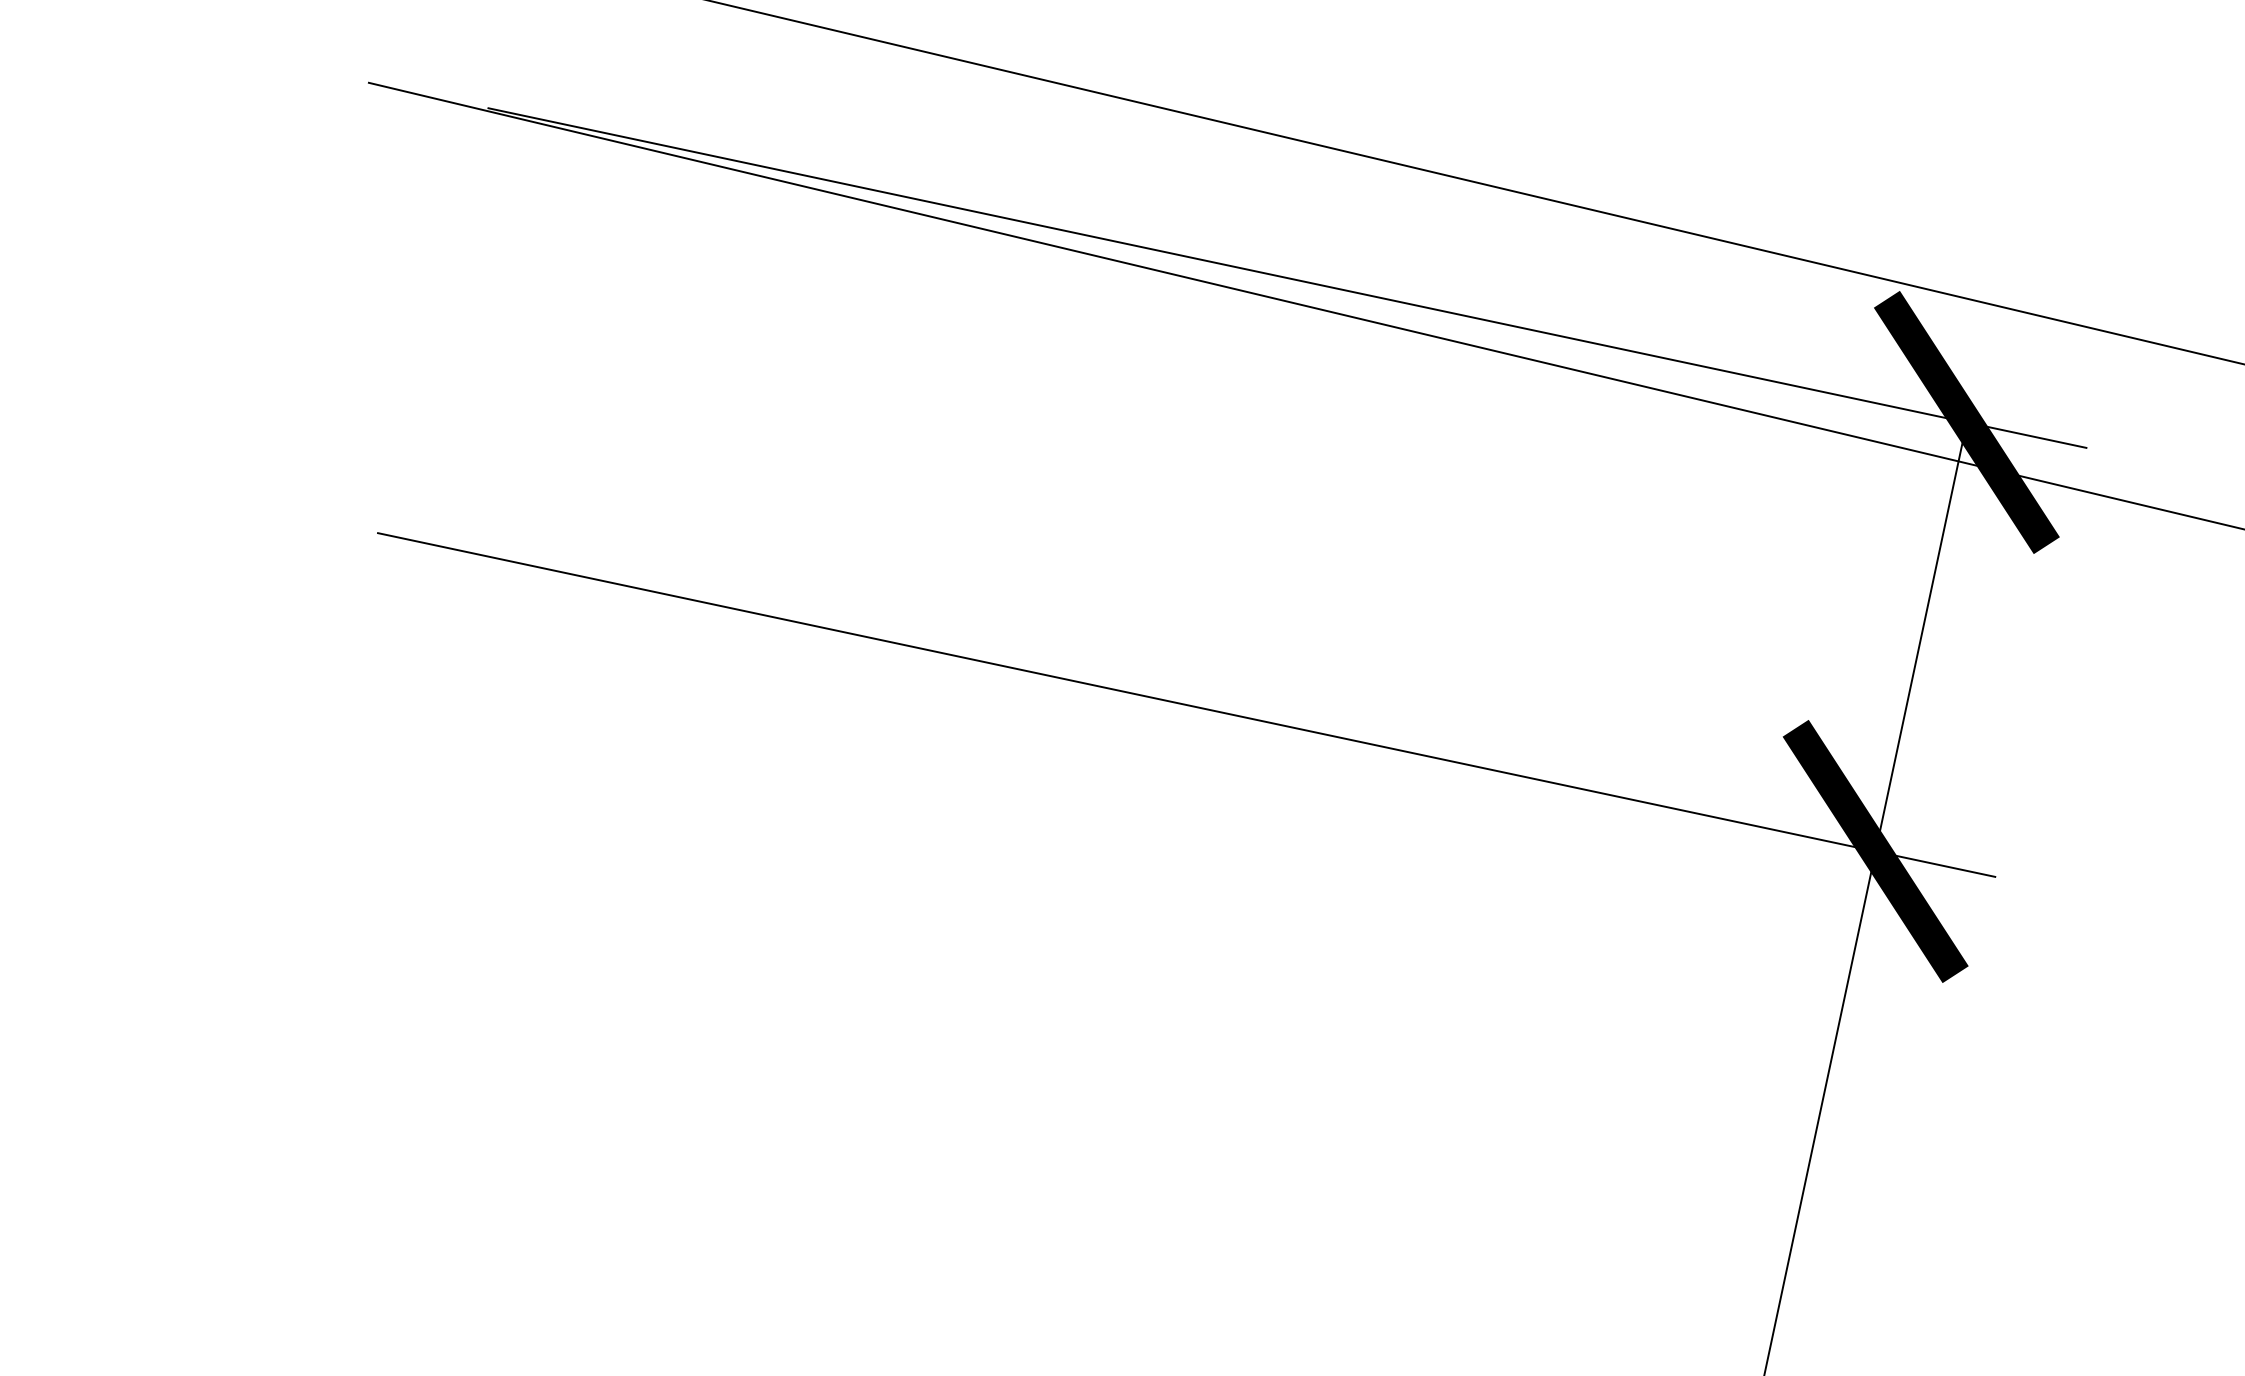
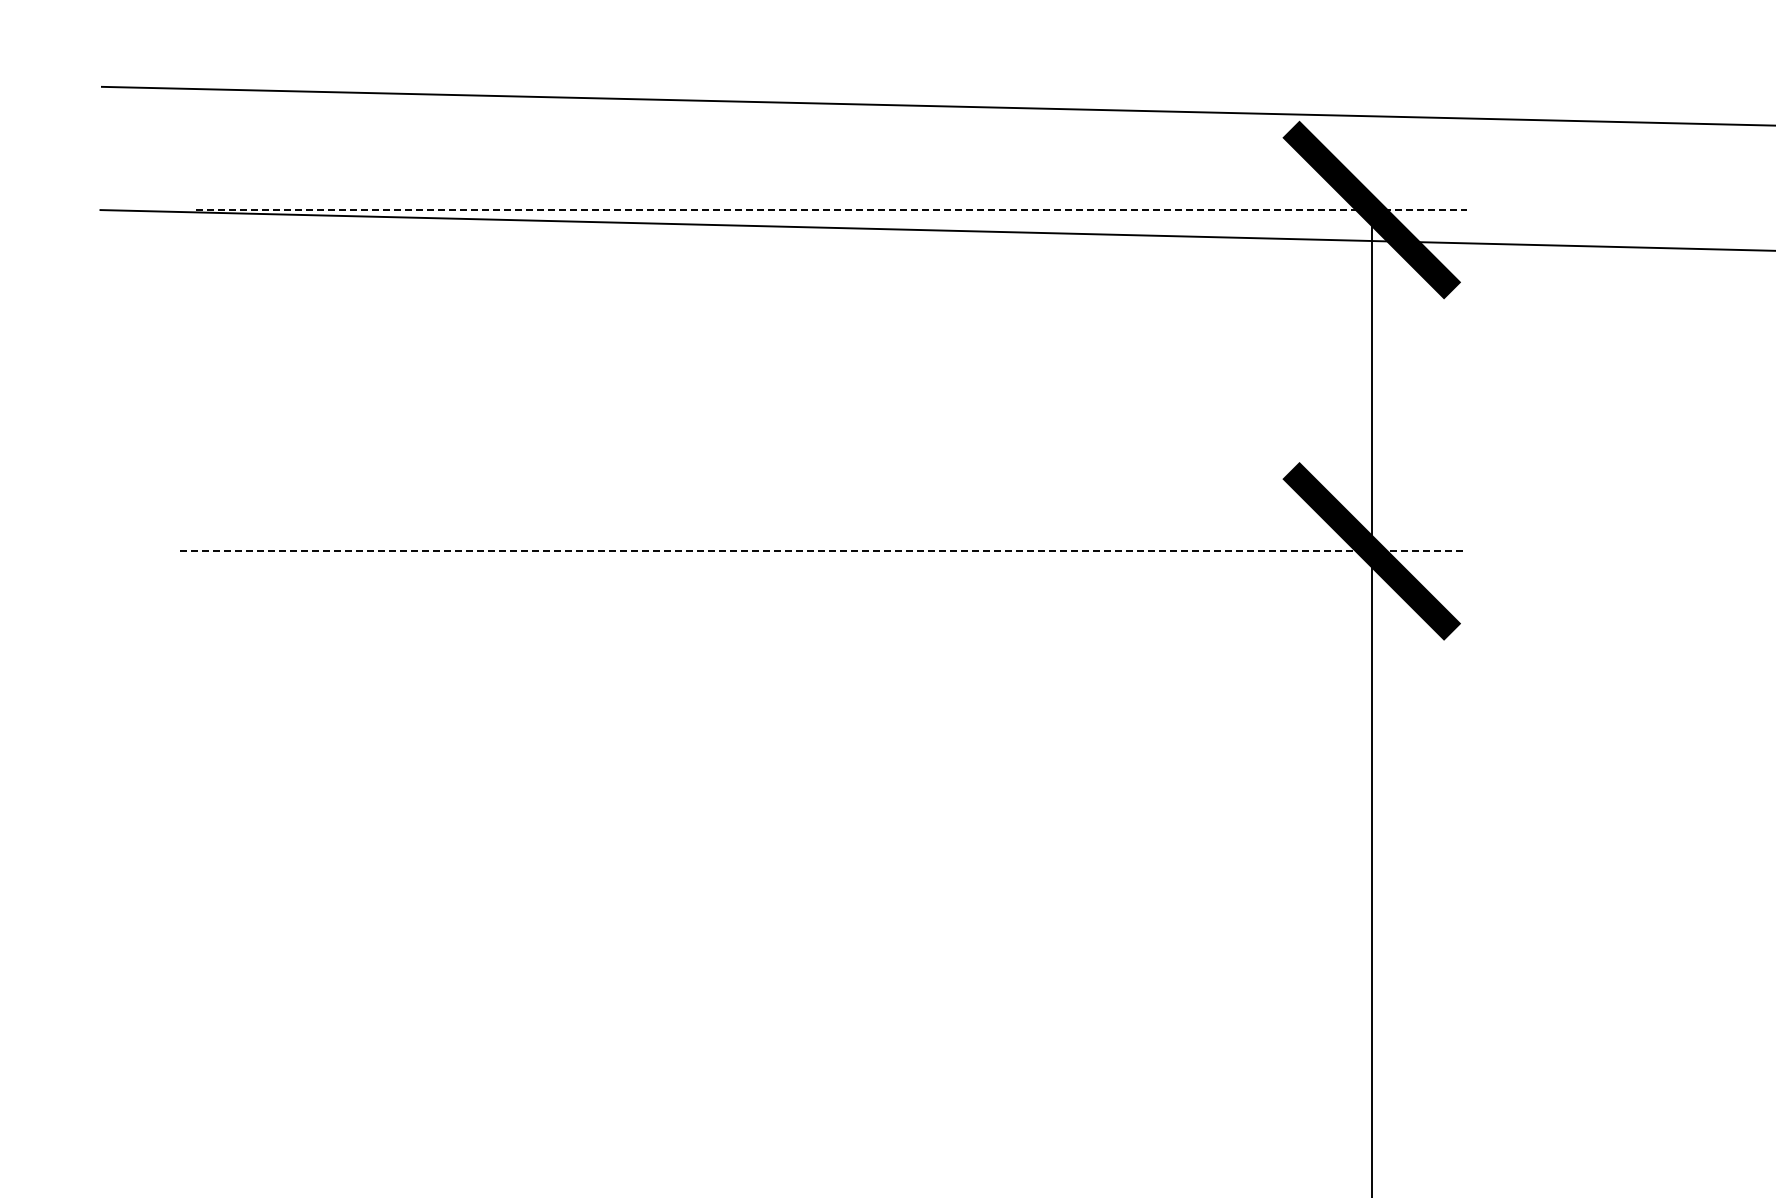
line: (1287, 278) -> (831, 210), solid -> dashed
line: (1187, 705) -> (824, 551), solid -> dashed

